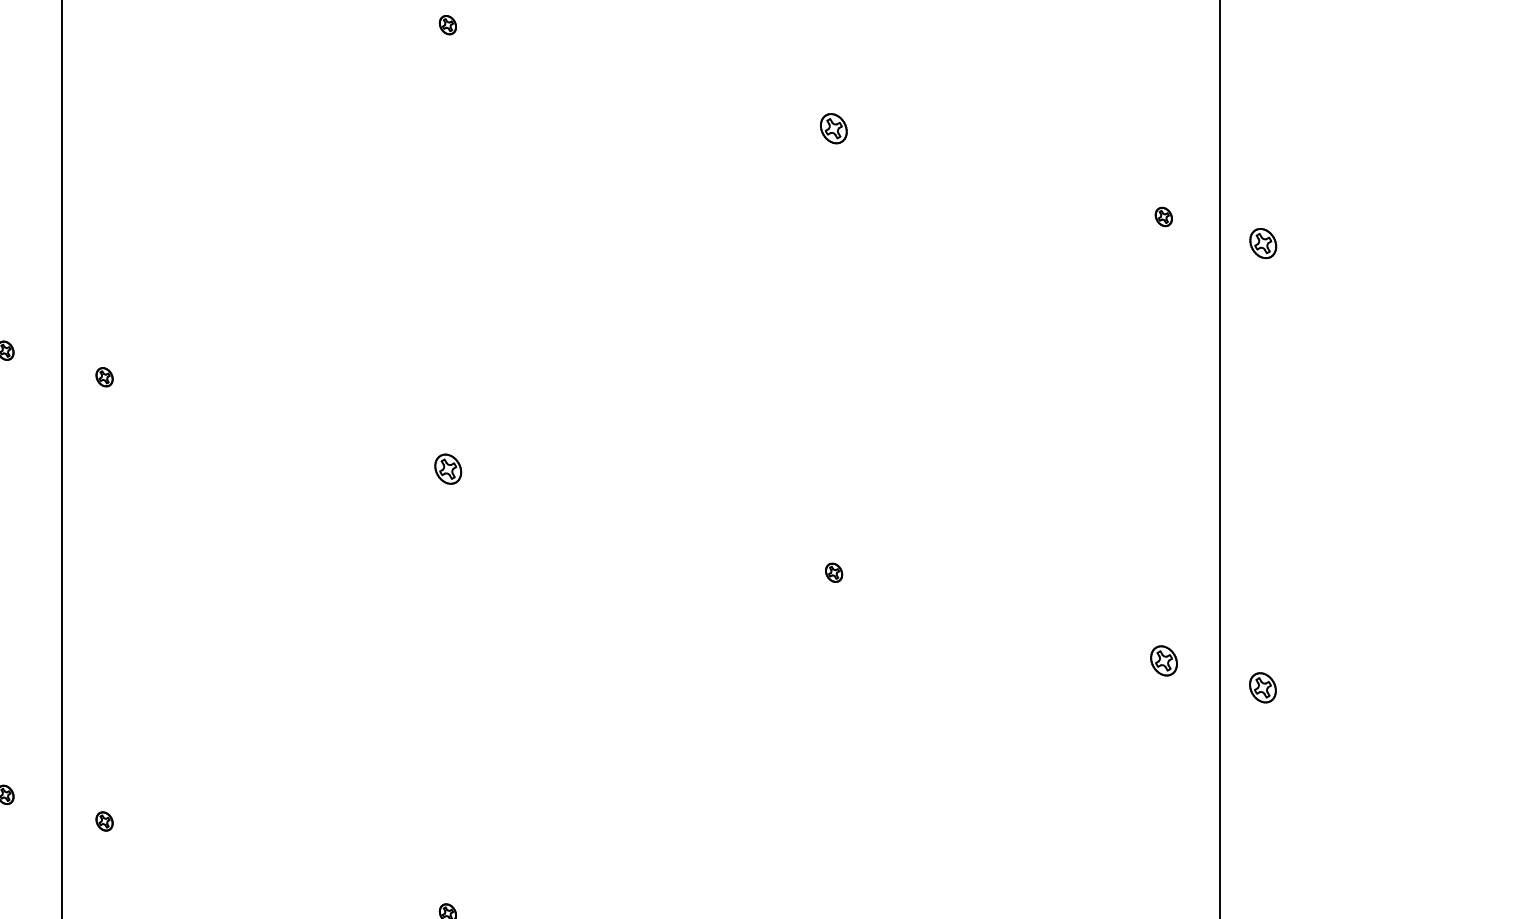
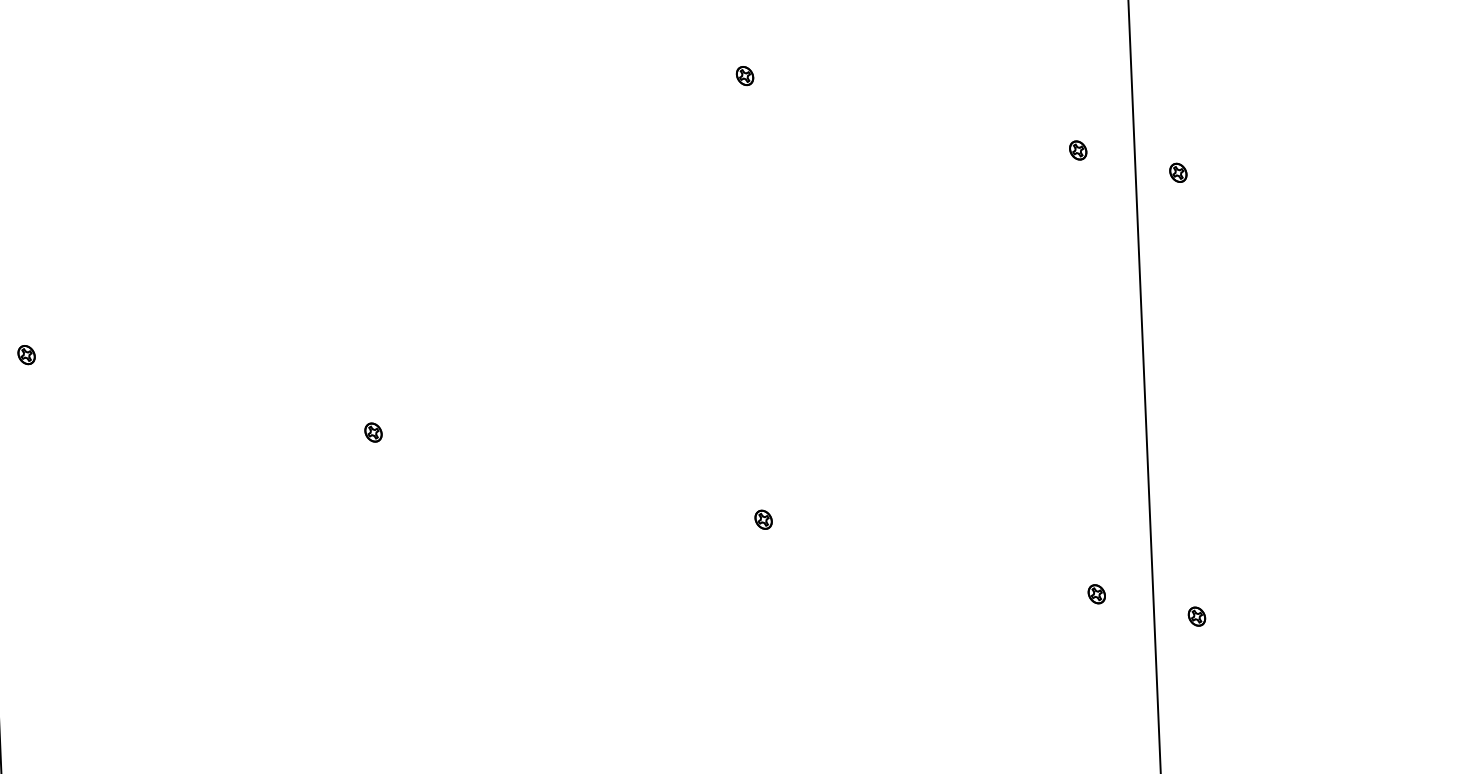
part: (834, 128) -> (745, 75), size x0.62
part: (1262, 243) -> (1177, 172), size x0.62
part: (447, 469) -> (373, 432), size x0.62
part: (1163, 661) -> (1096, 594), size x0.62
part: (1262, 687) -> (1196, 616), size x0.62

